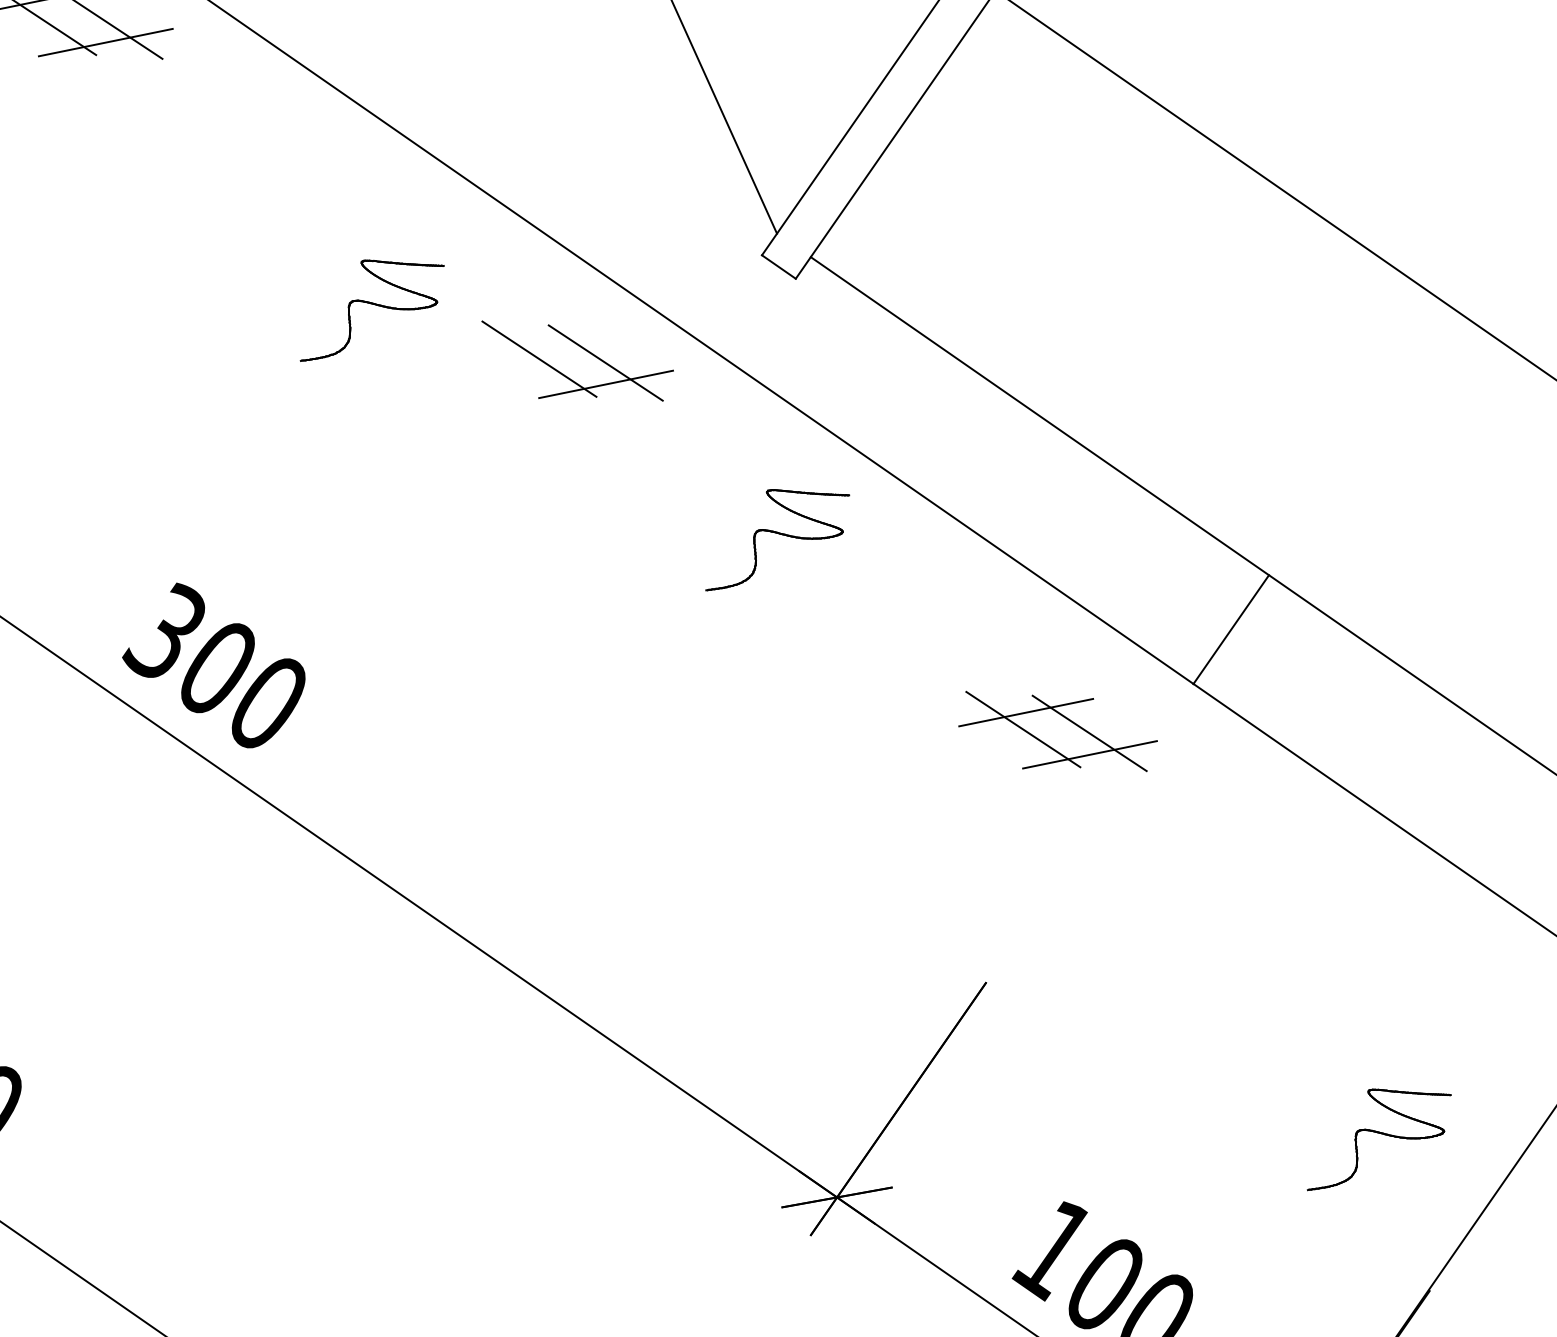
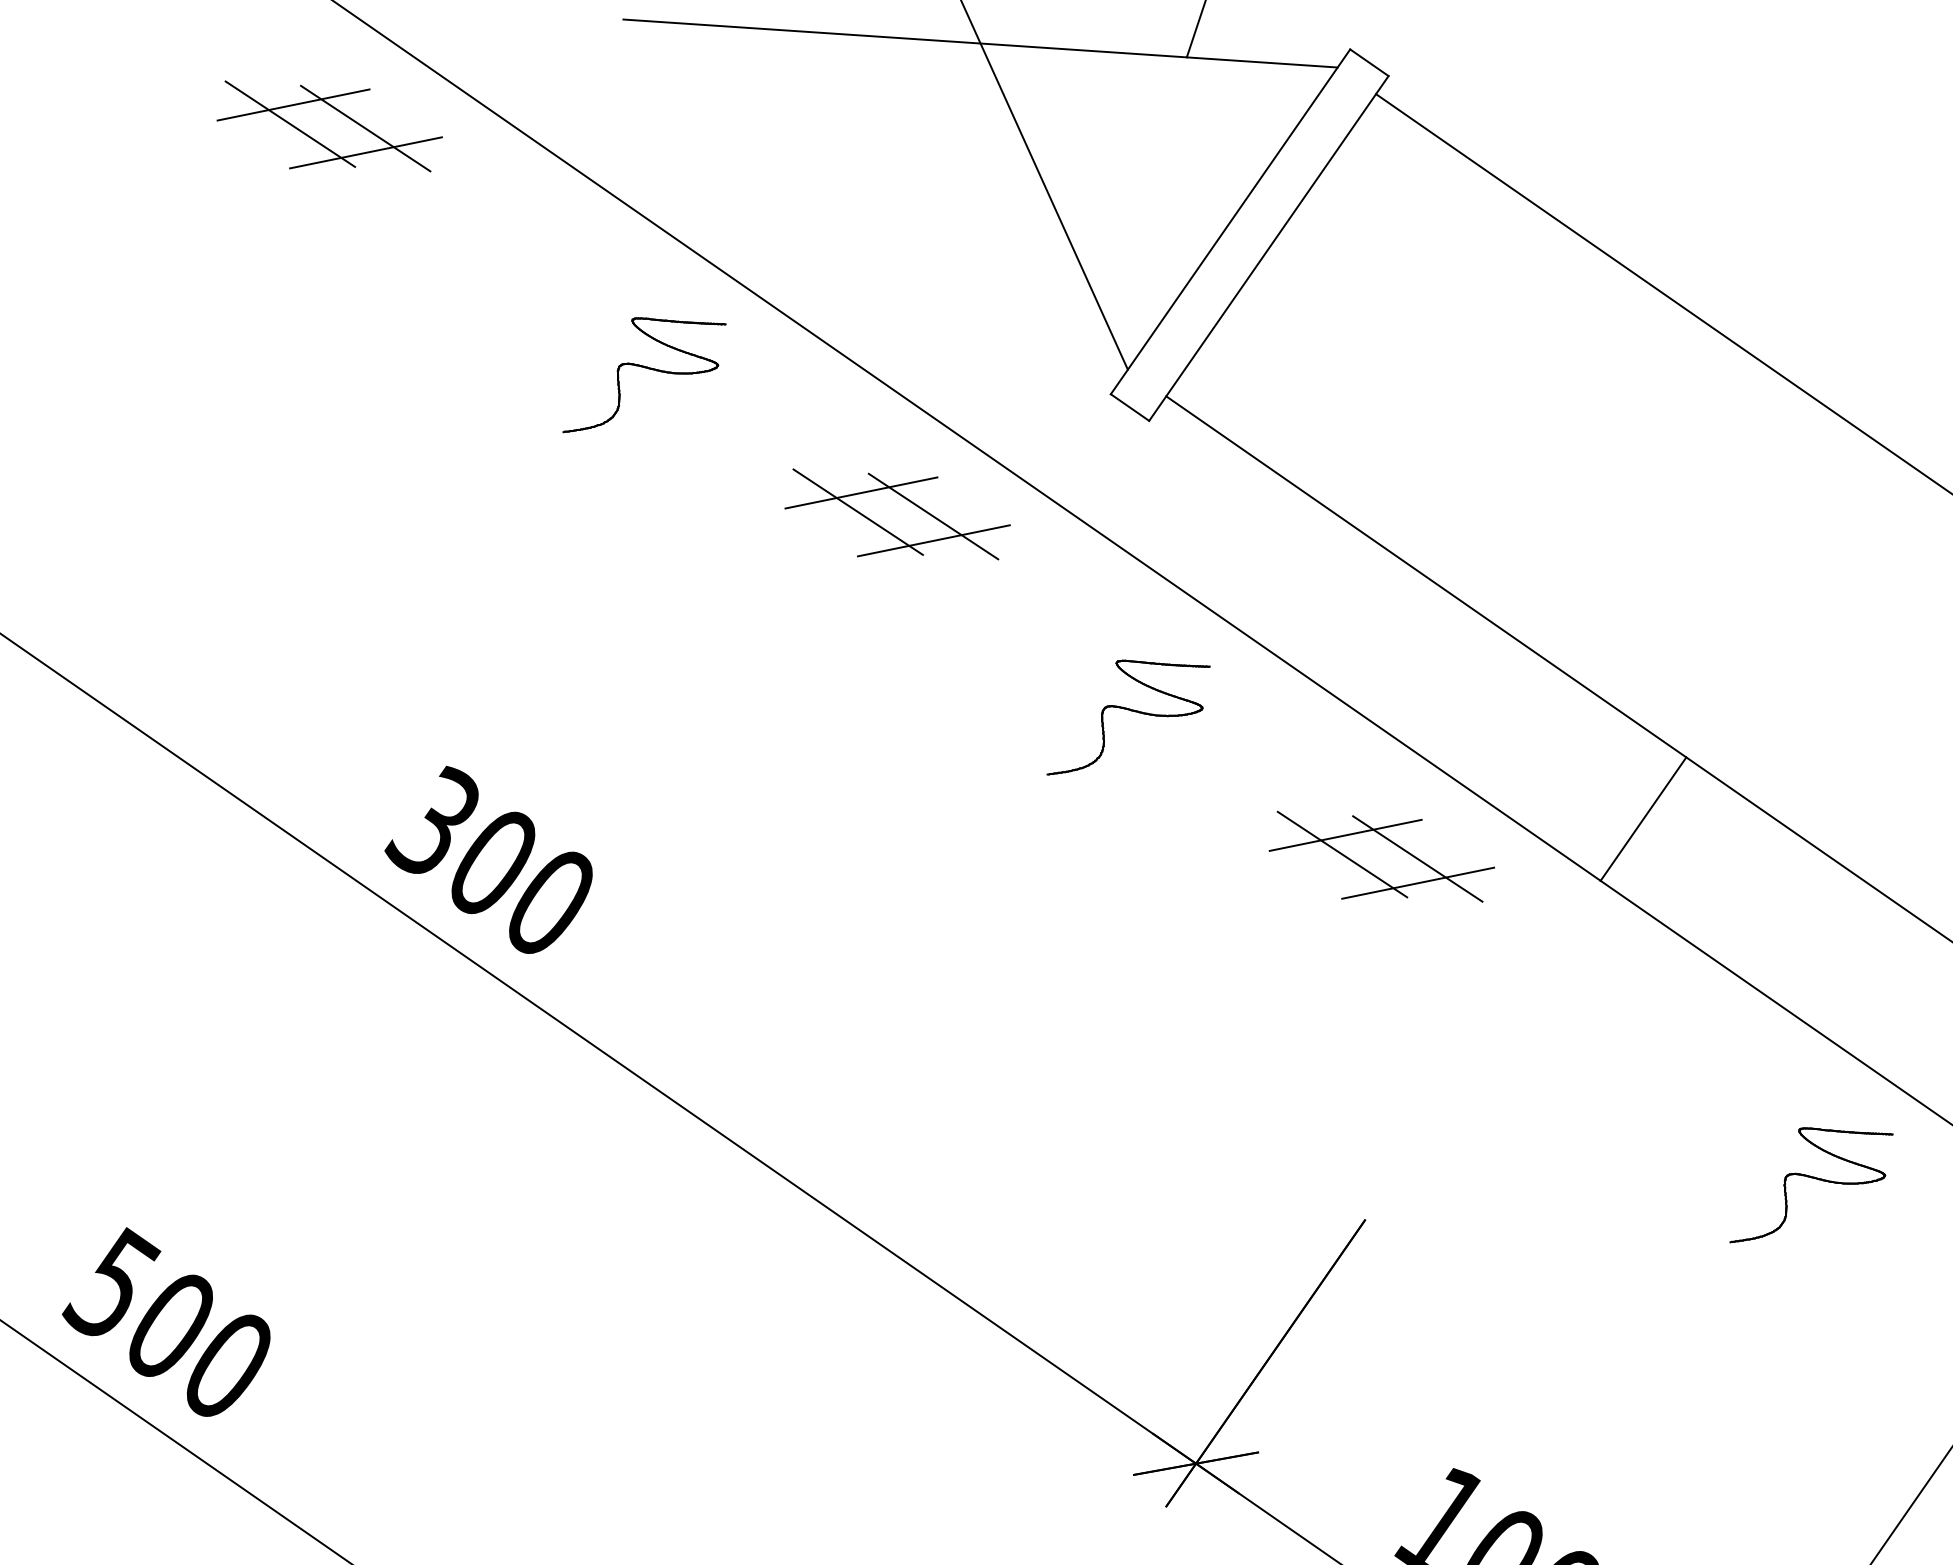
part: (373, 304) -> (645, 368), moved
line: (542, 341) -> (861, 492), added
part: (1057, 731) -> (1381, 856), moved
part: (1379, 1133) -> (1811, 1178), moved

